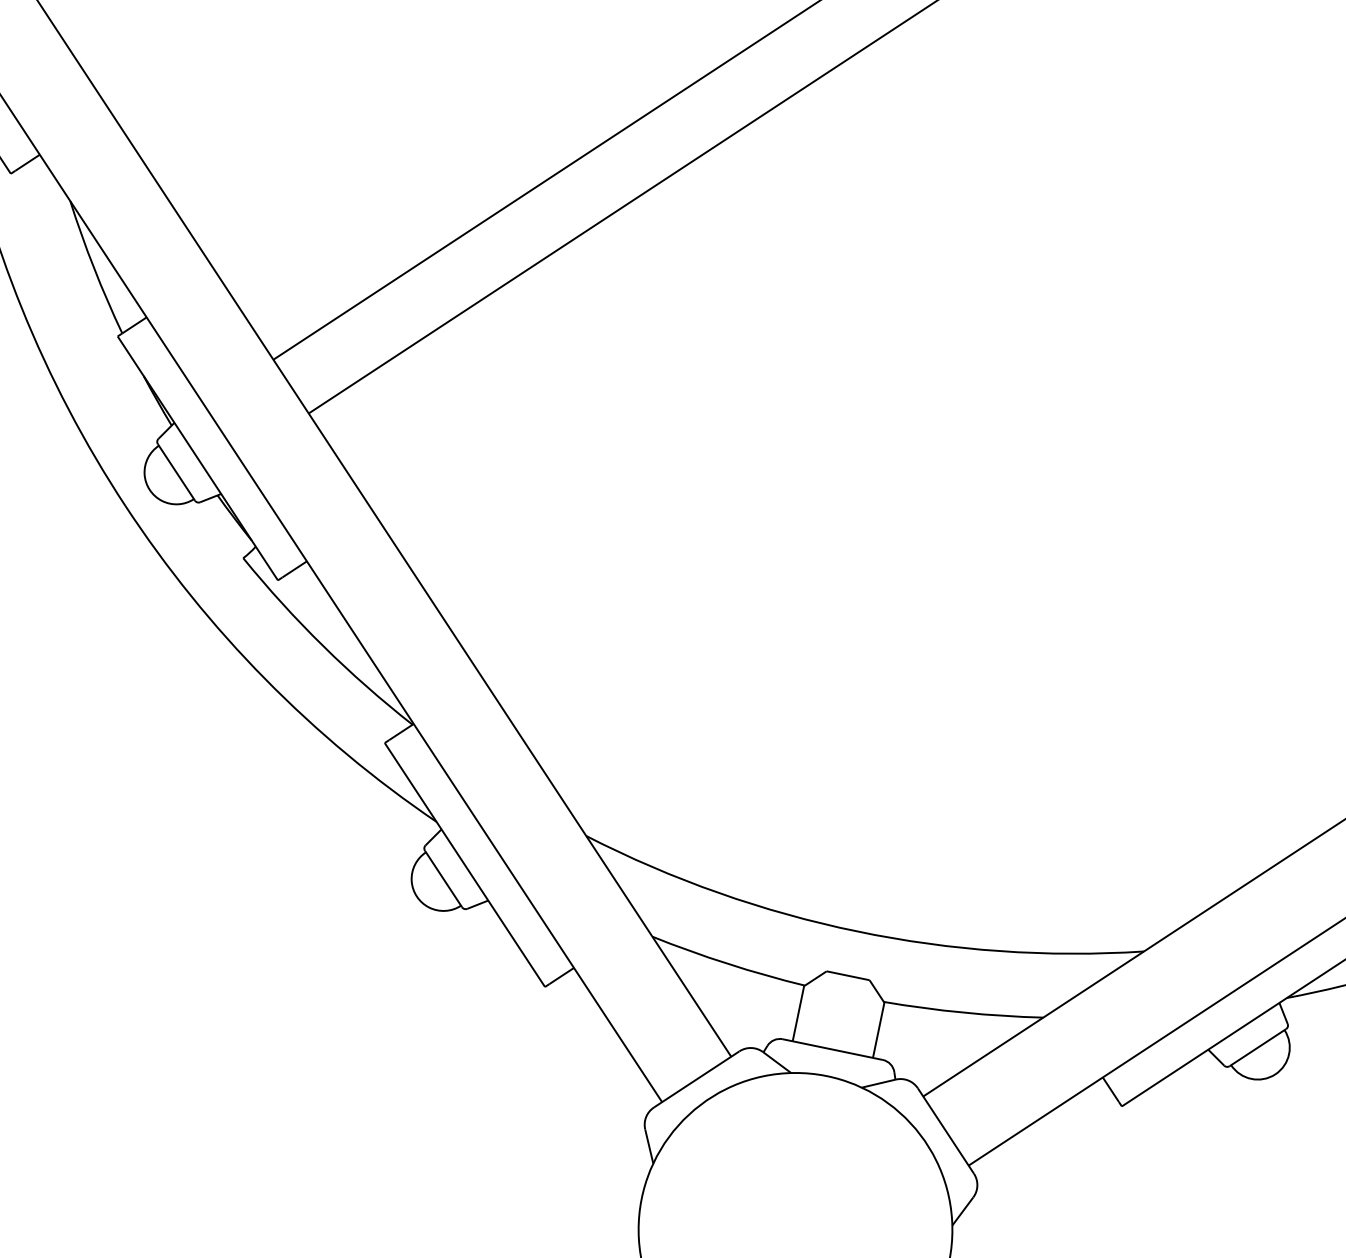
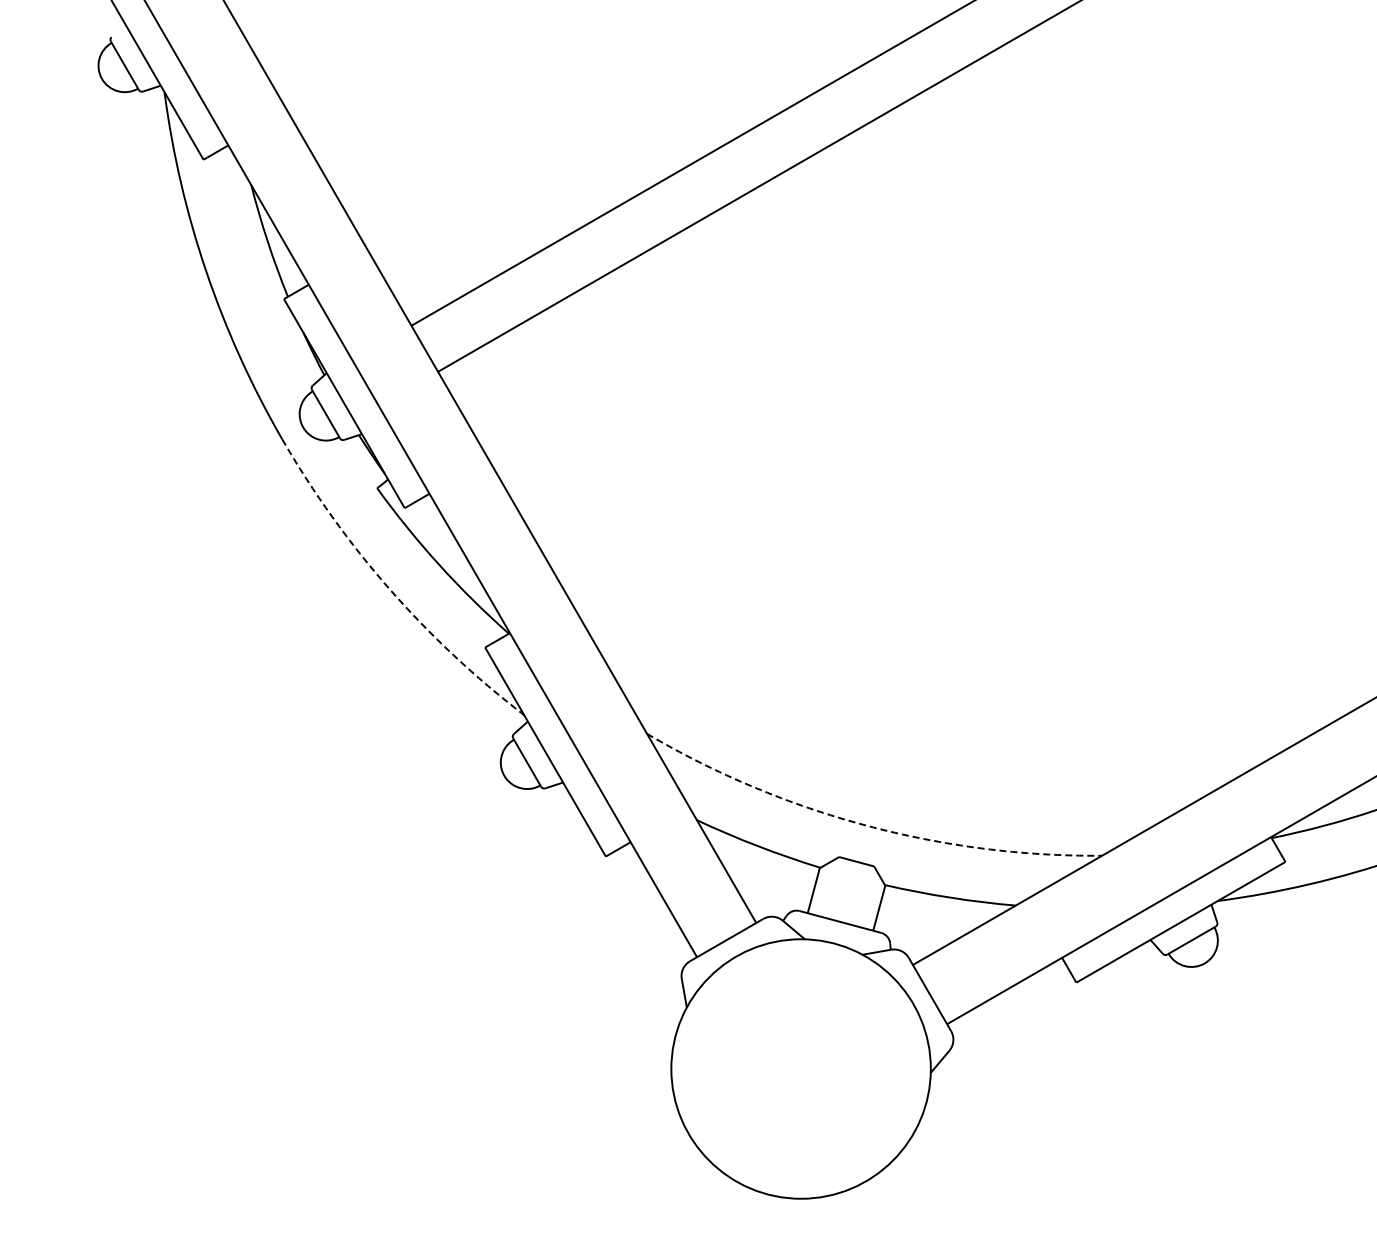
line: (265, 679) -> (389, 589), solid -> dashed
line: (857, 931) -> (866, 825), solid -> dashed

